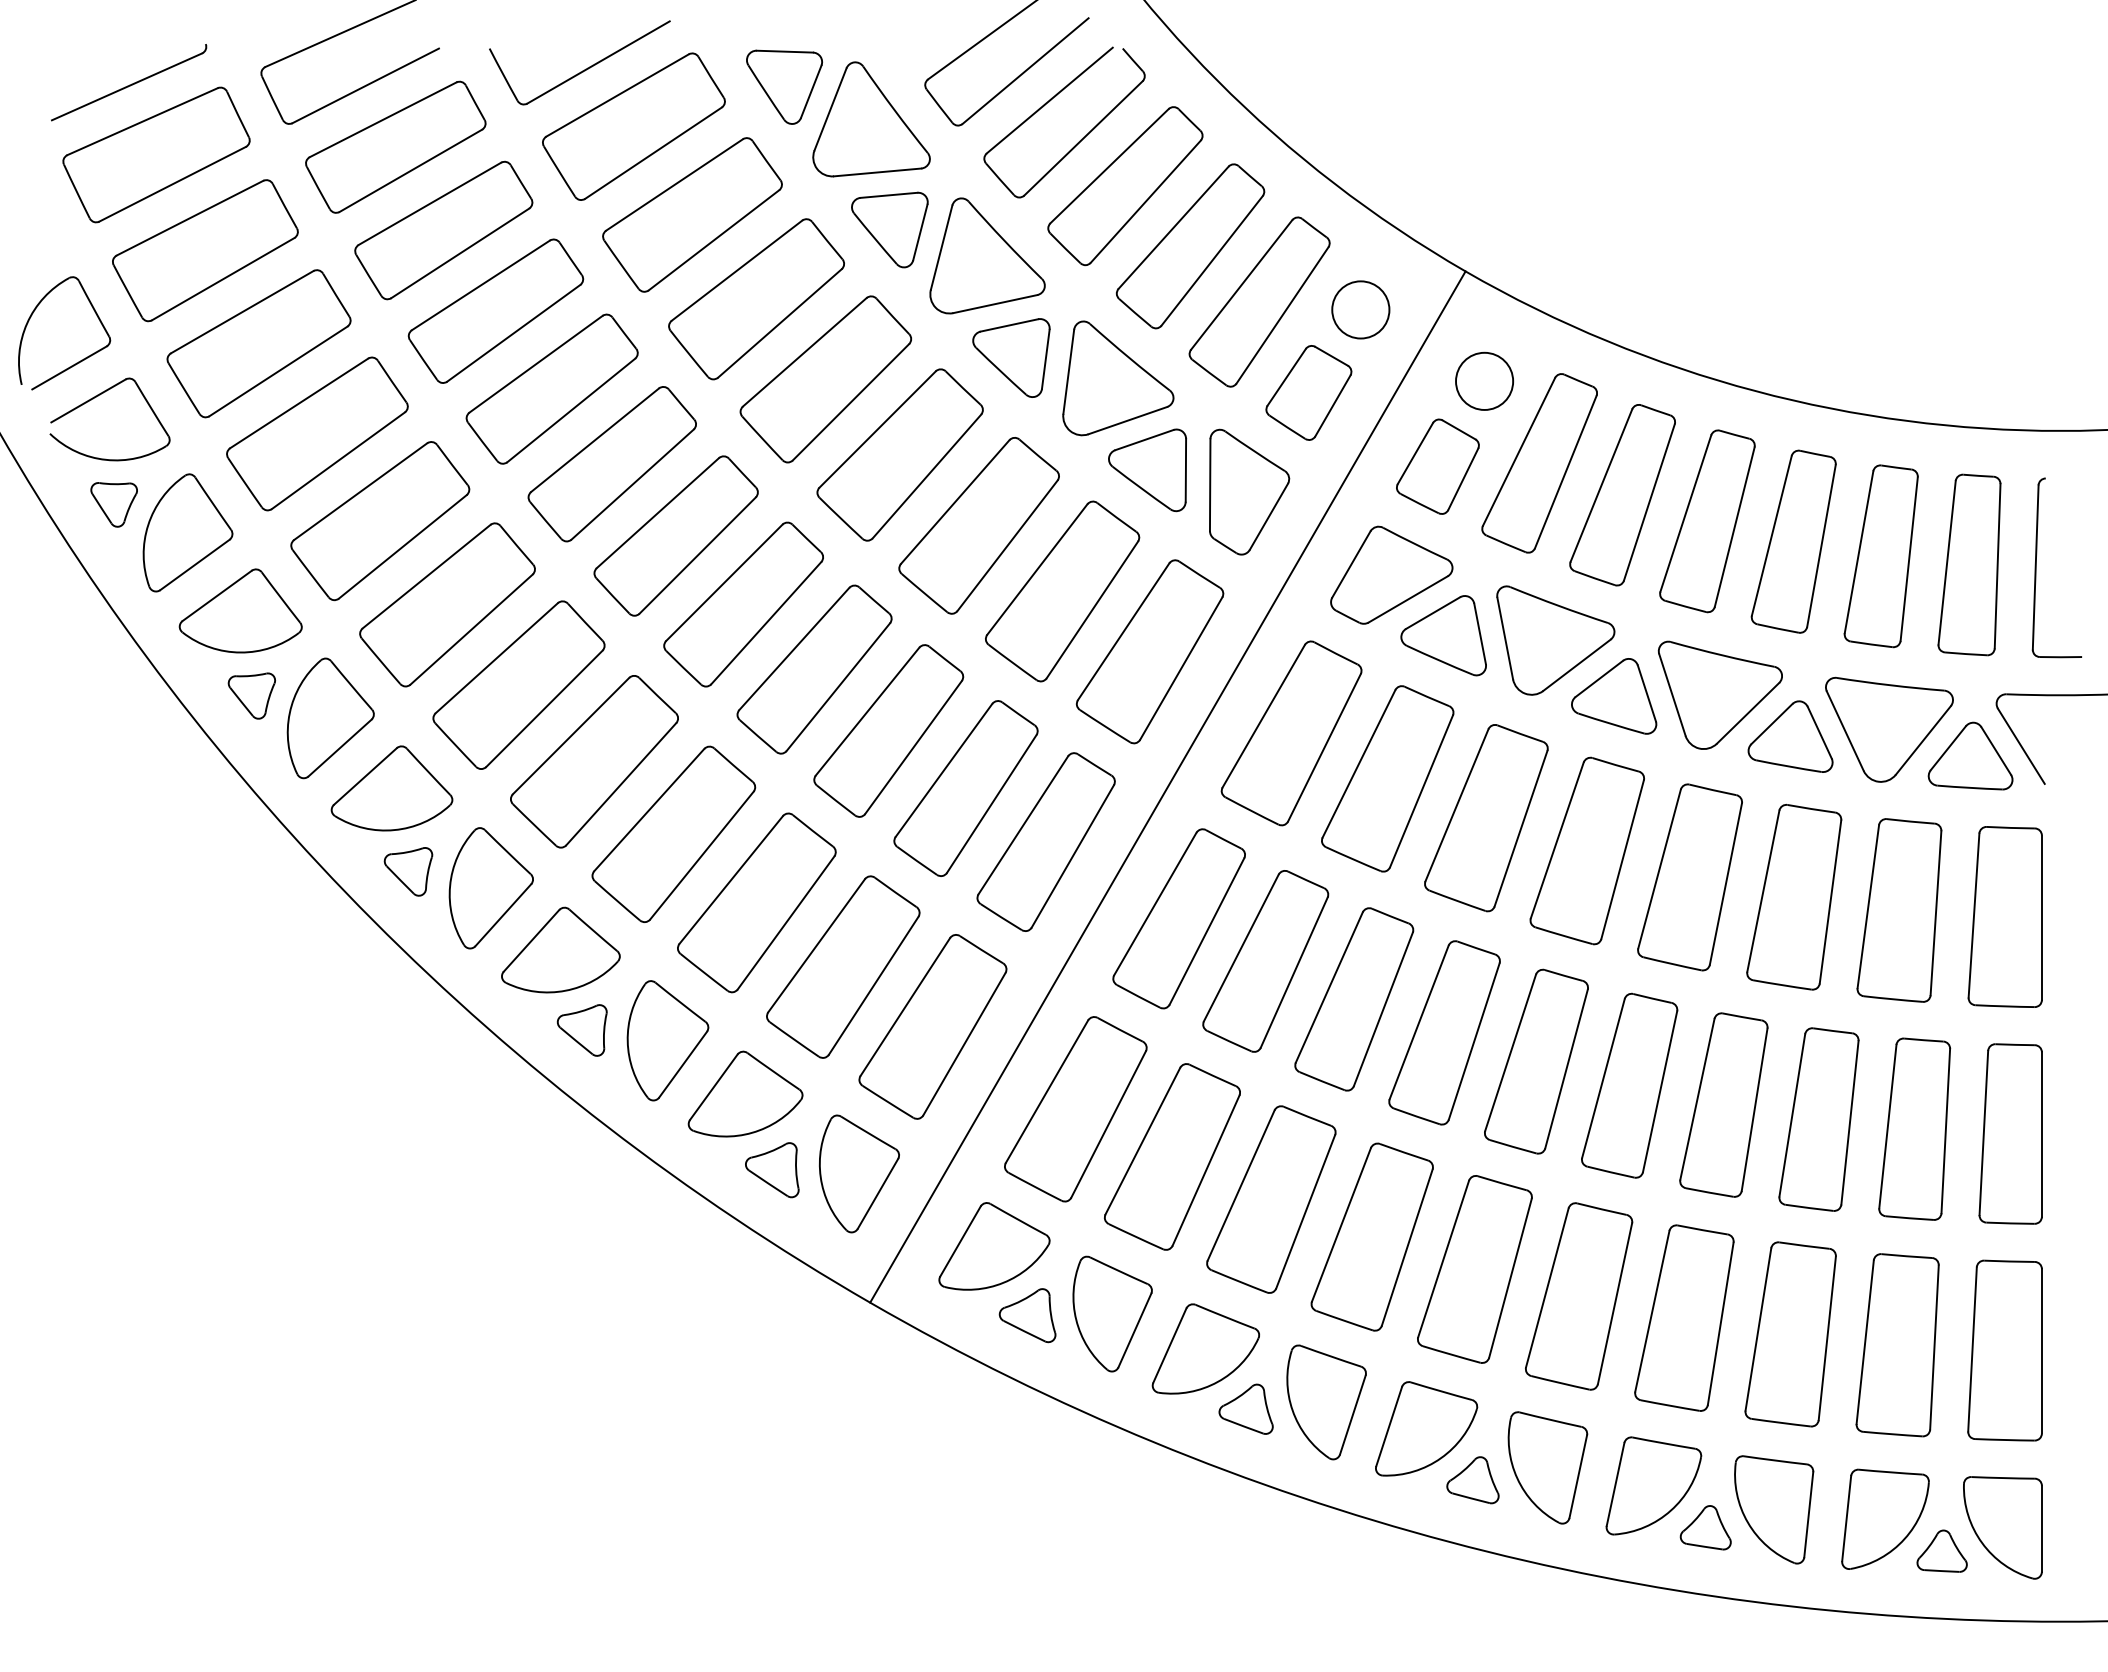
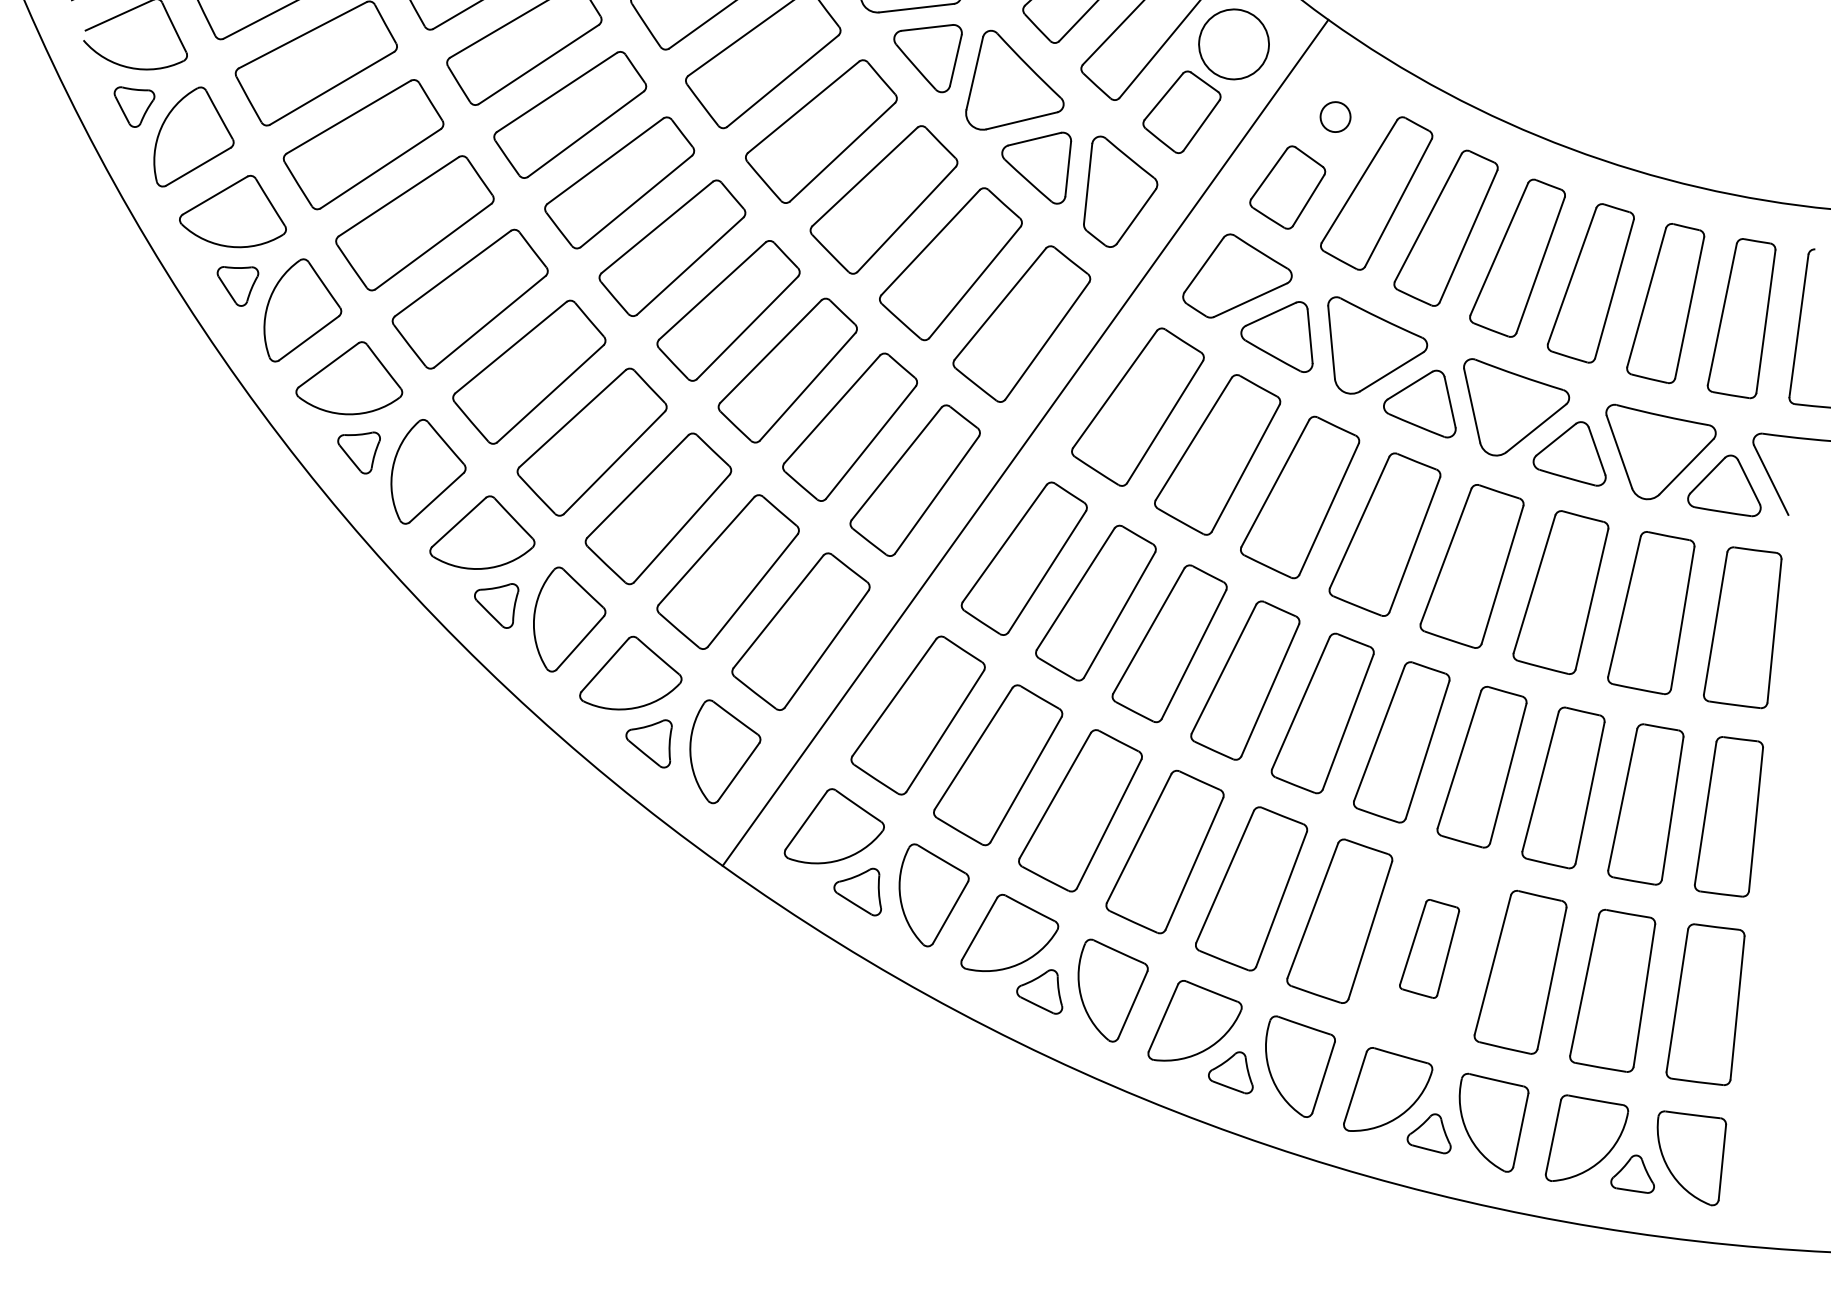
circle: (1360, 309) -> (1233, 44), size x1.4
circle: (1484, 380) -> (1335, 116), size x0.6
part: (1684, 1317) -> (1429, 948), size x0.6

